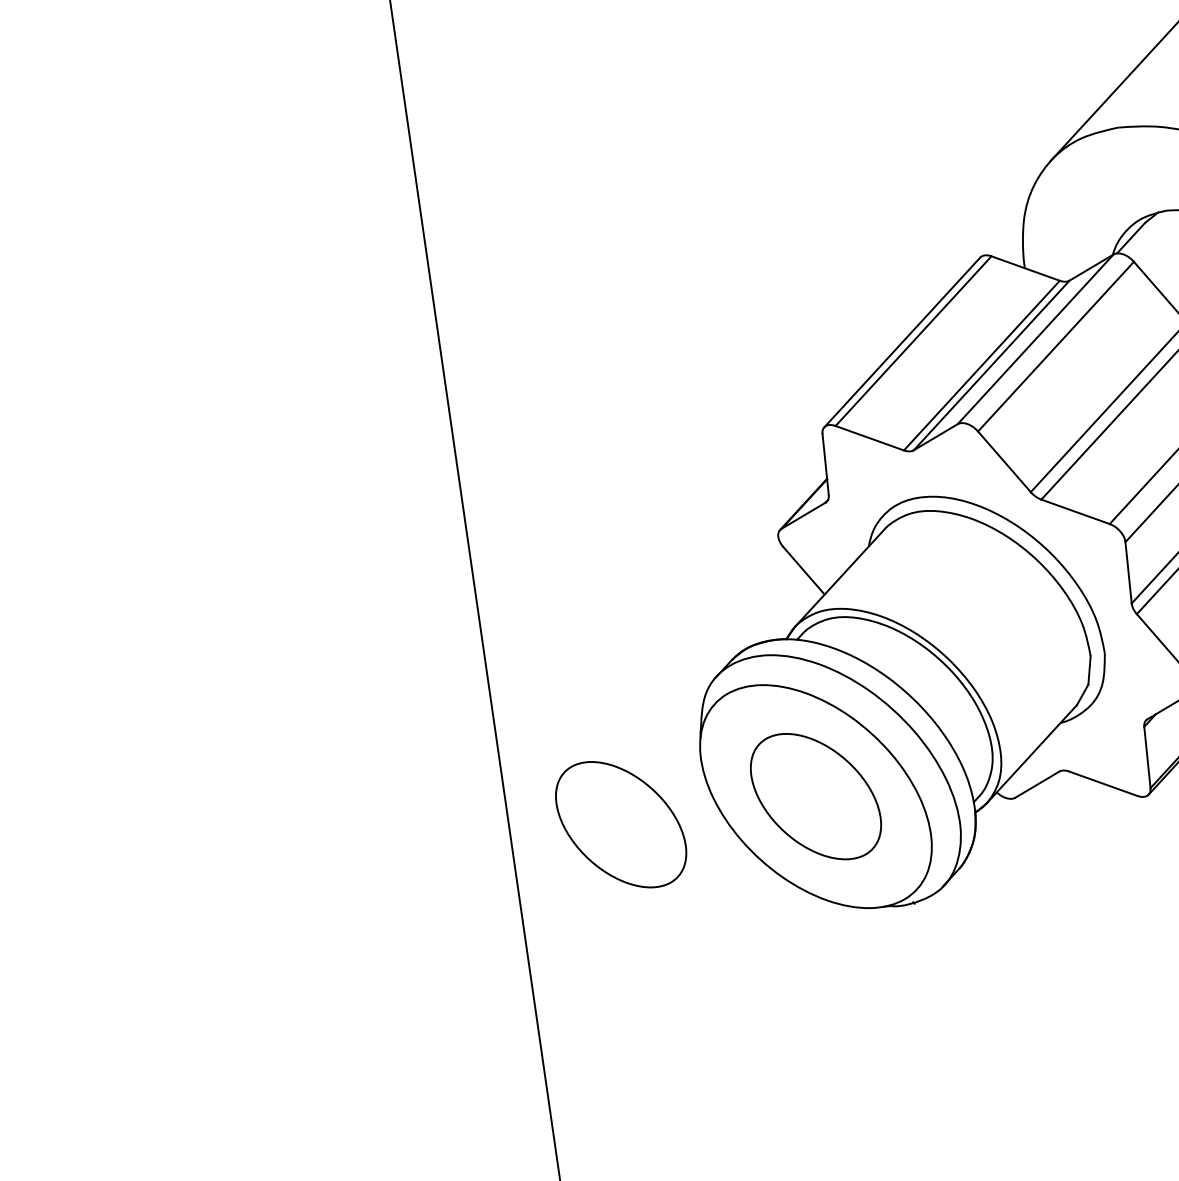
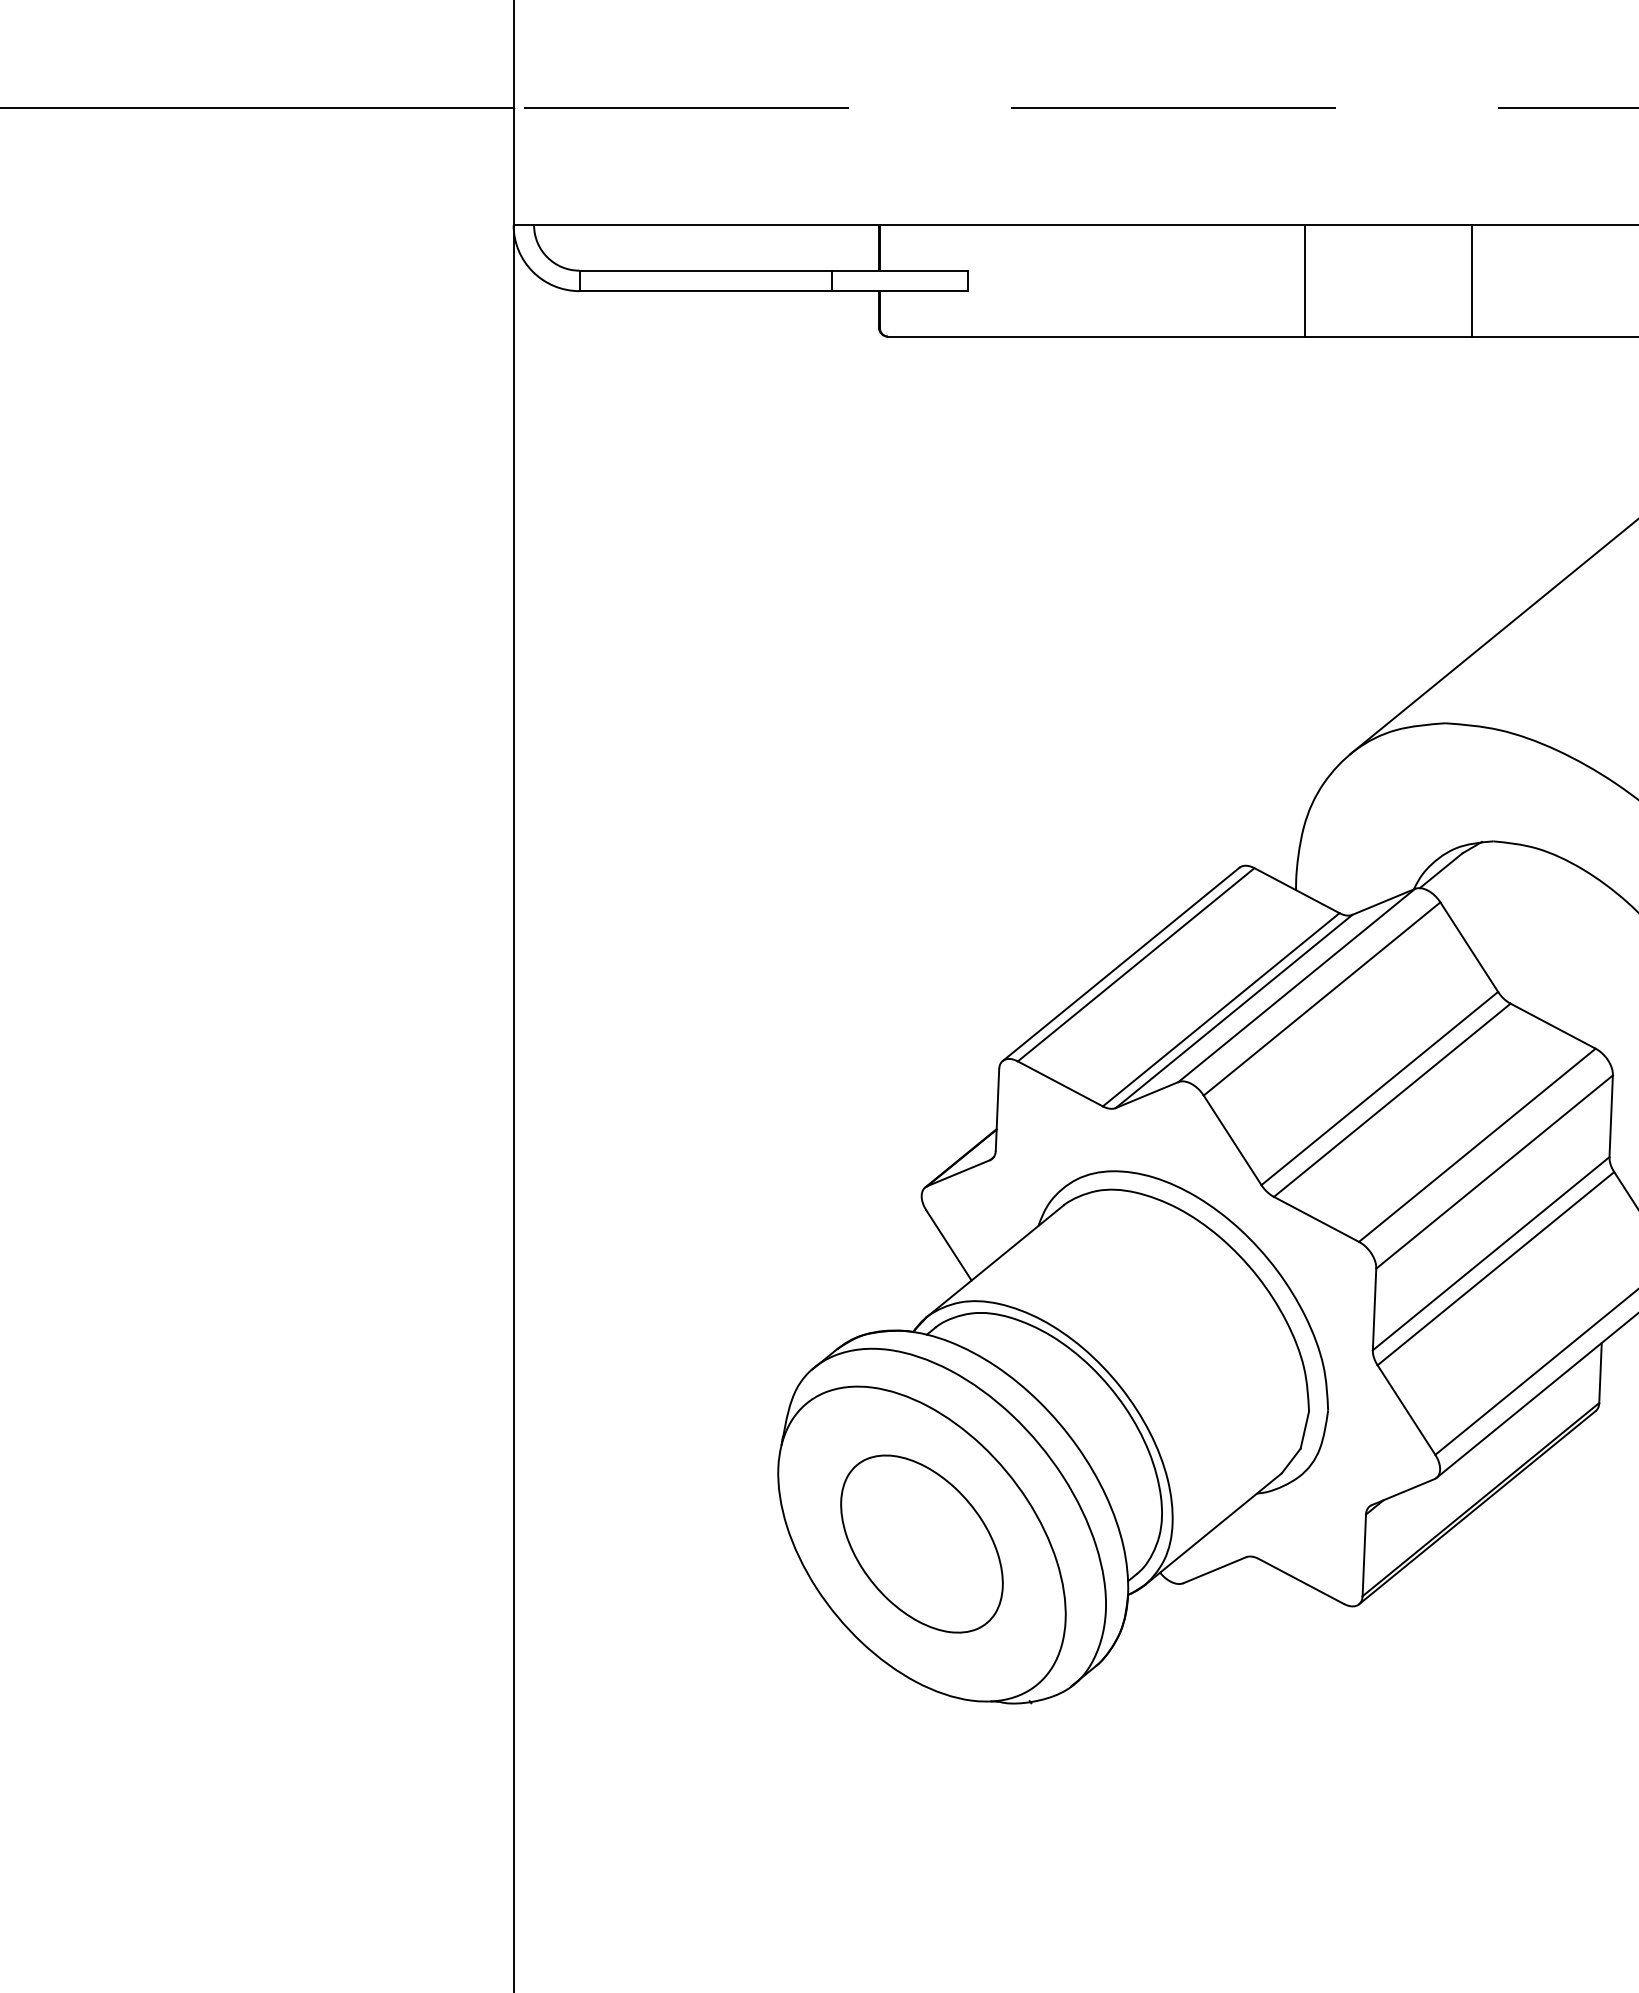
part: (620, 824) -> (660, 1543), removed

